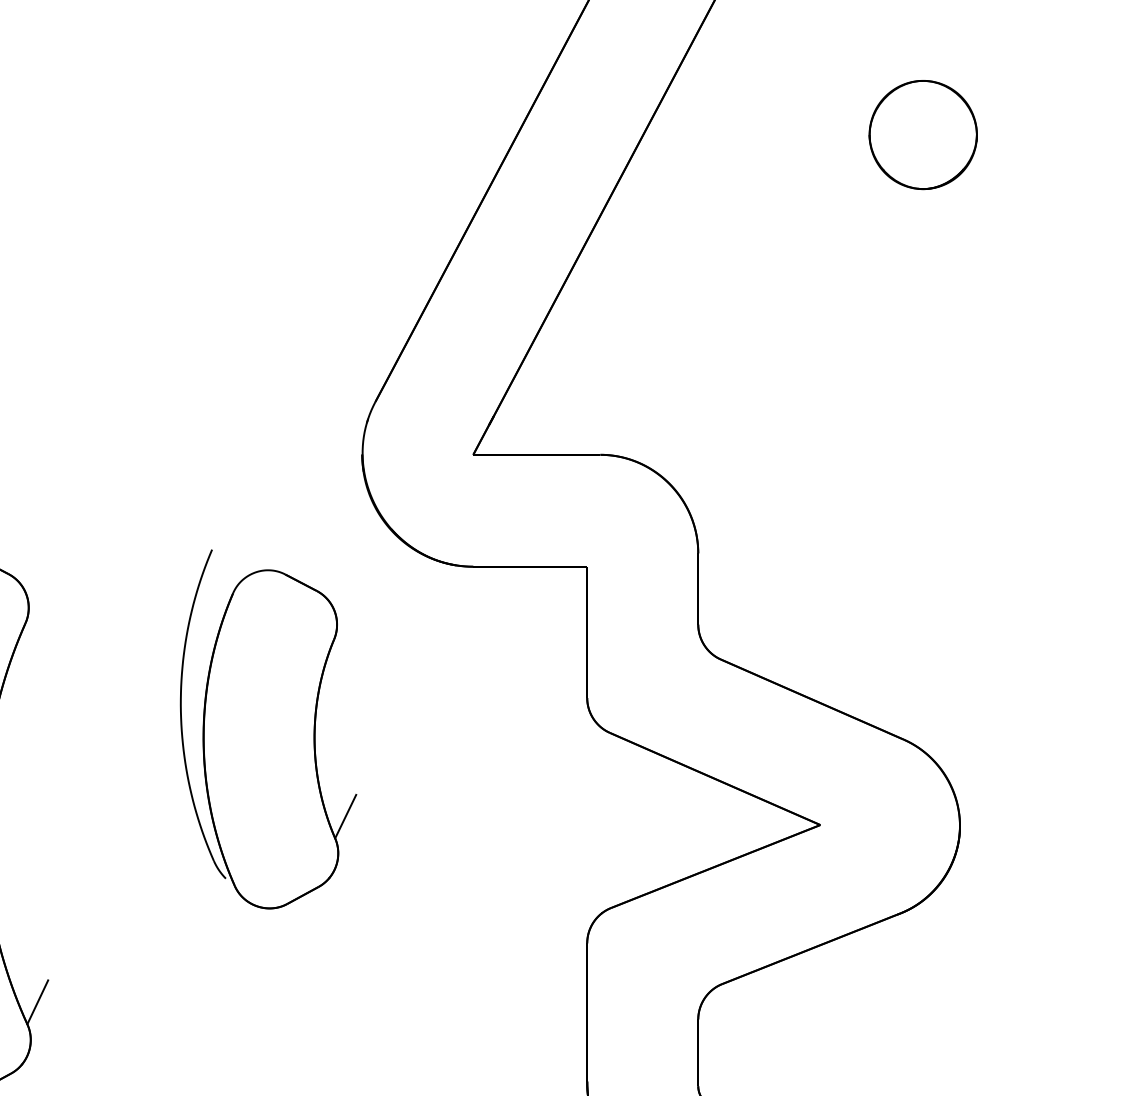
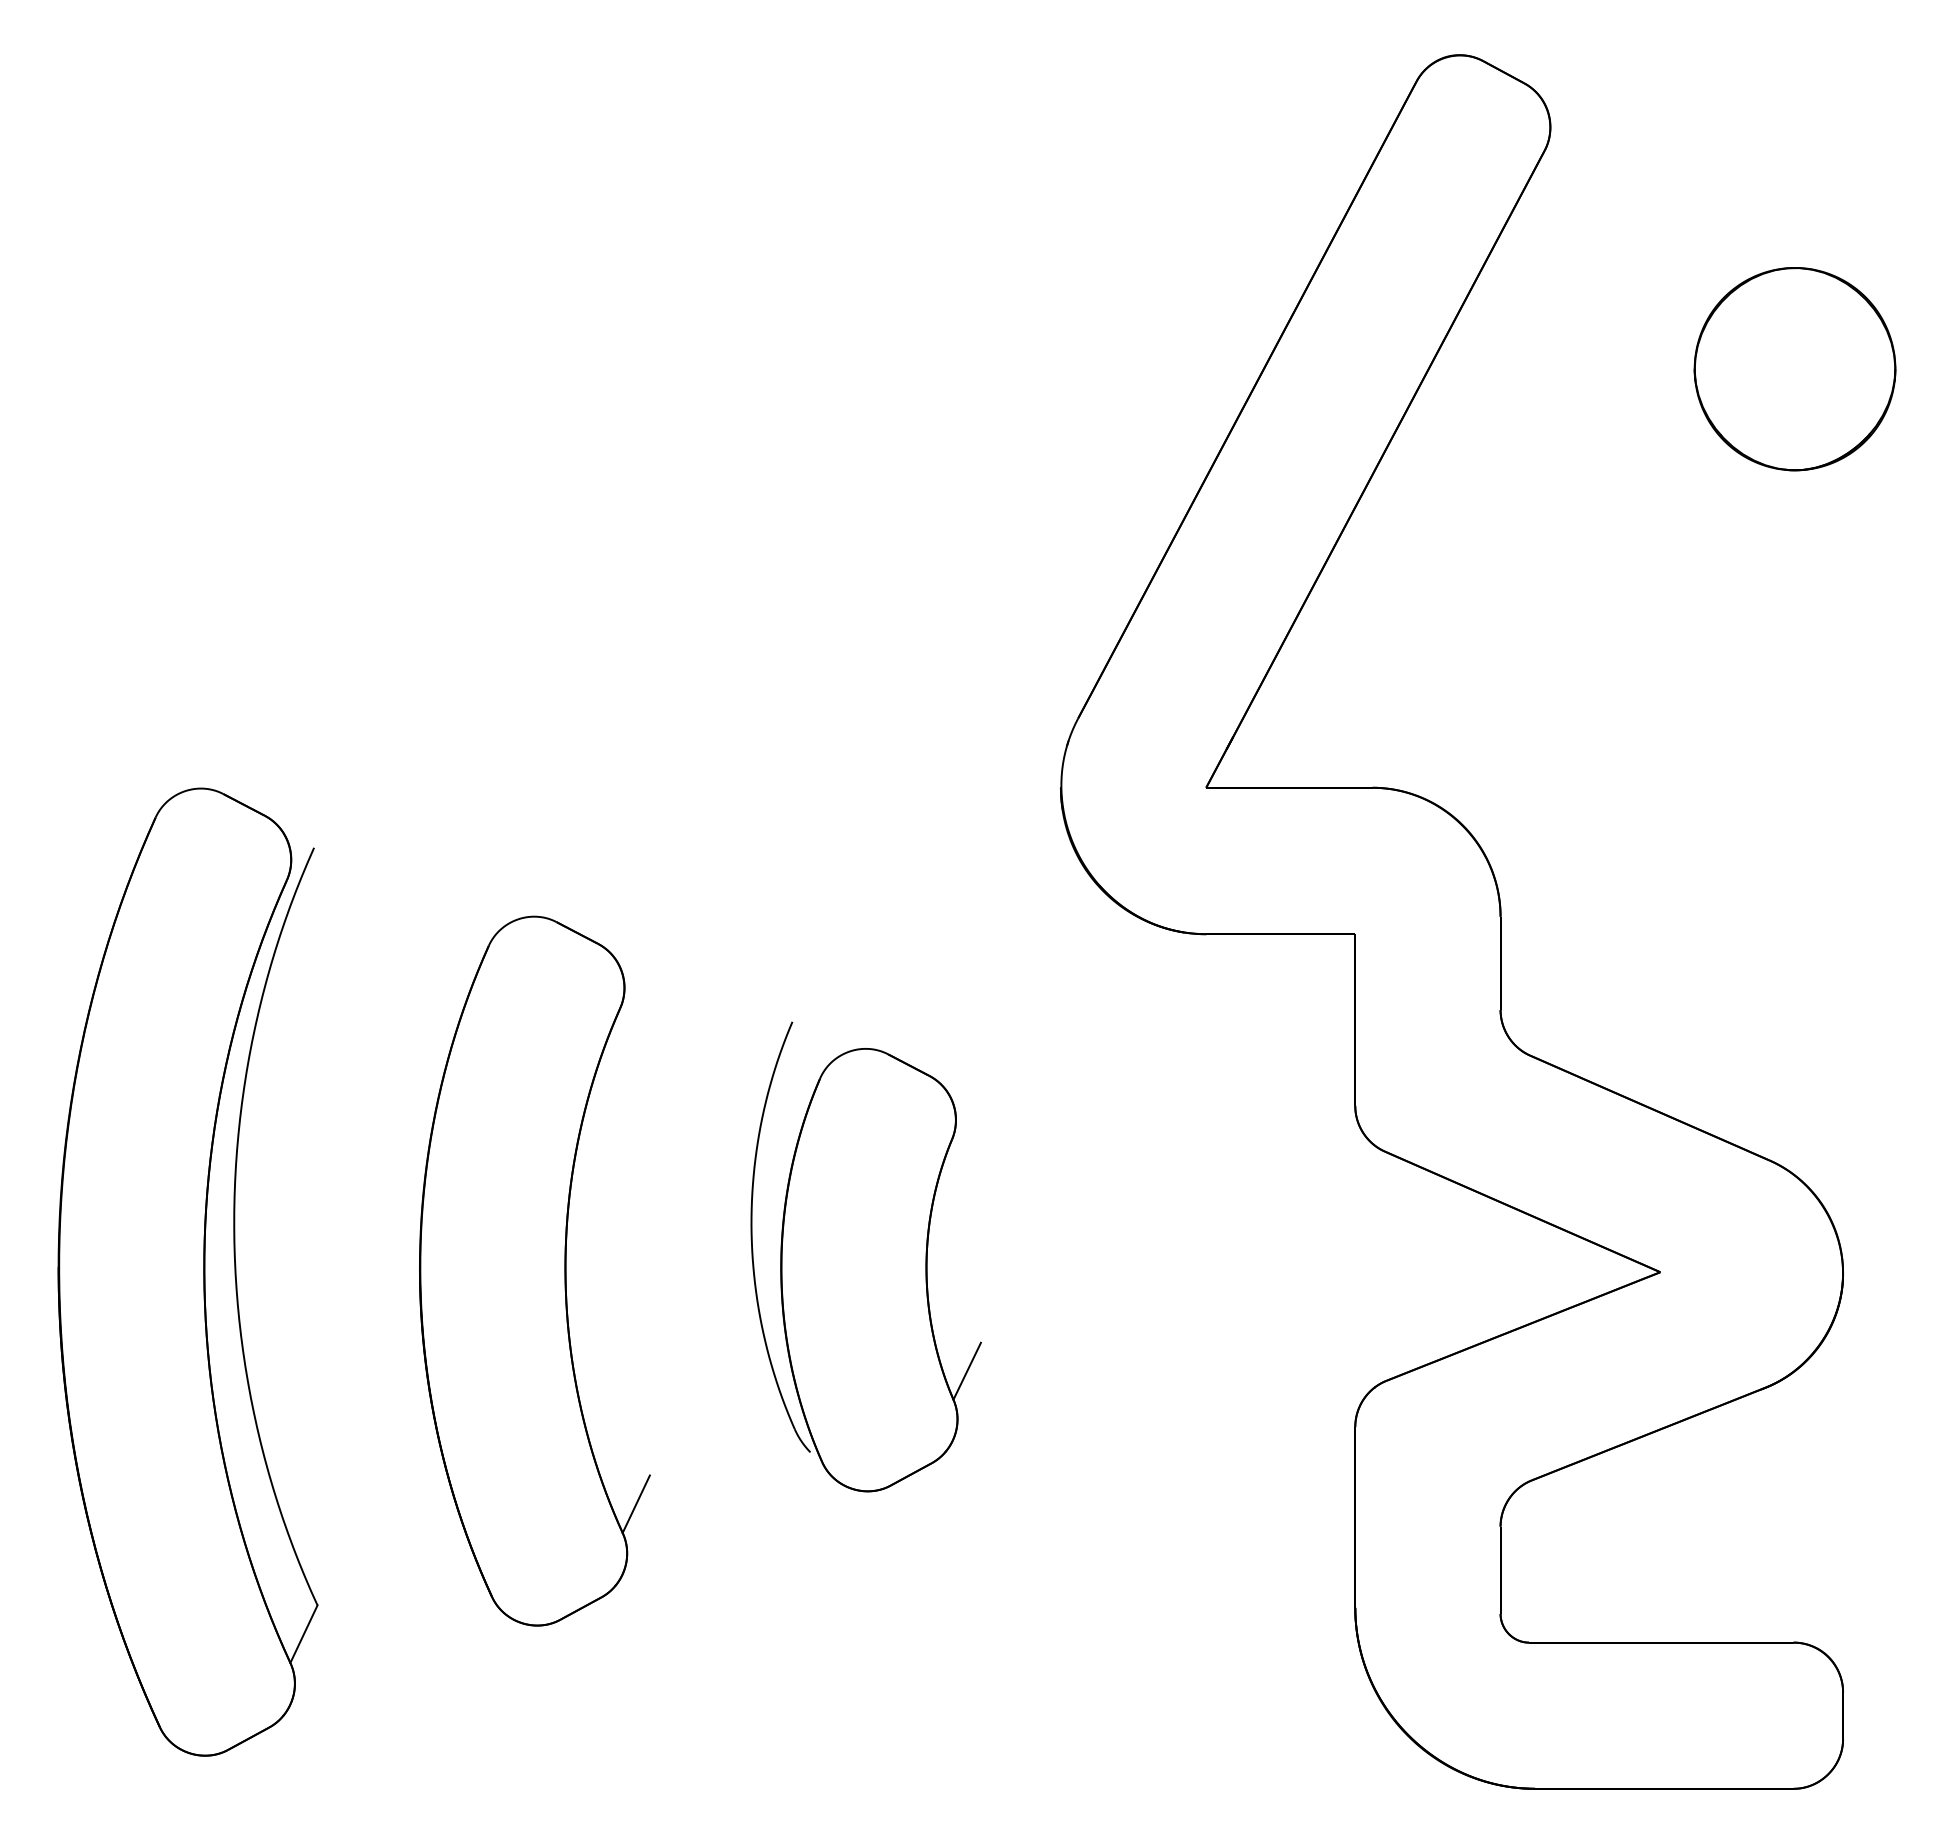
part: (922, 135) -> (1794, 369), size x1.43
part: (267, 728) -> (865, 1256), moved

